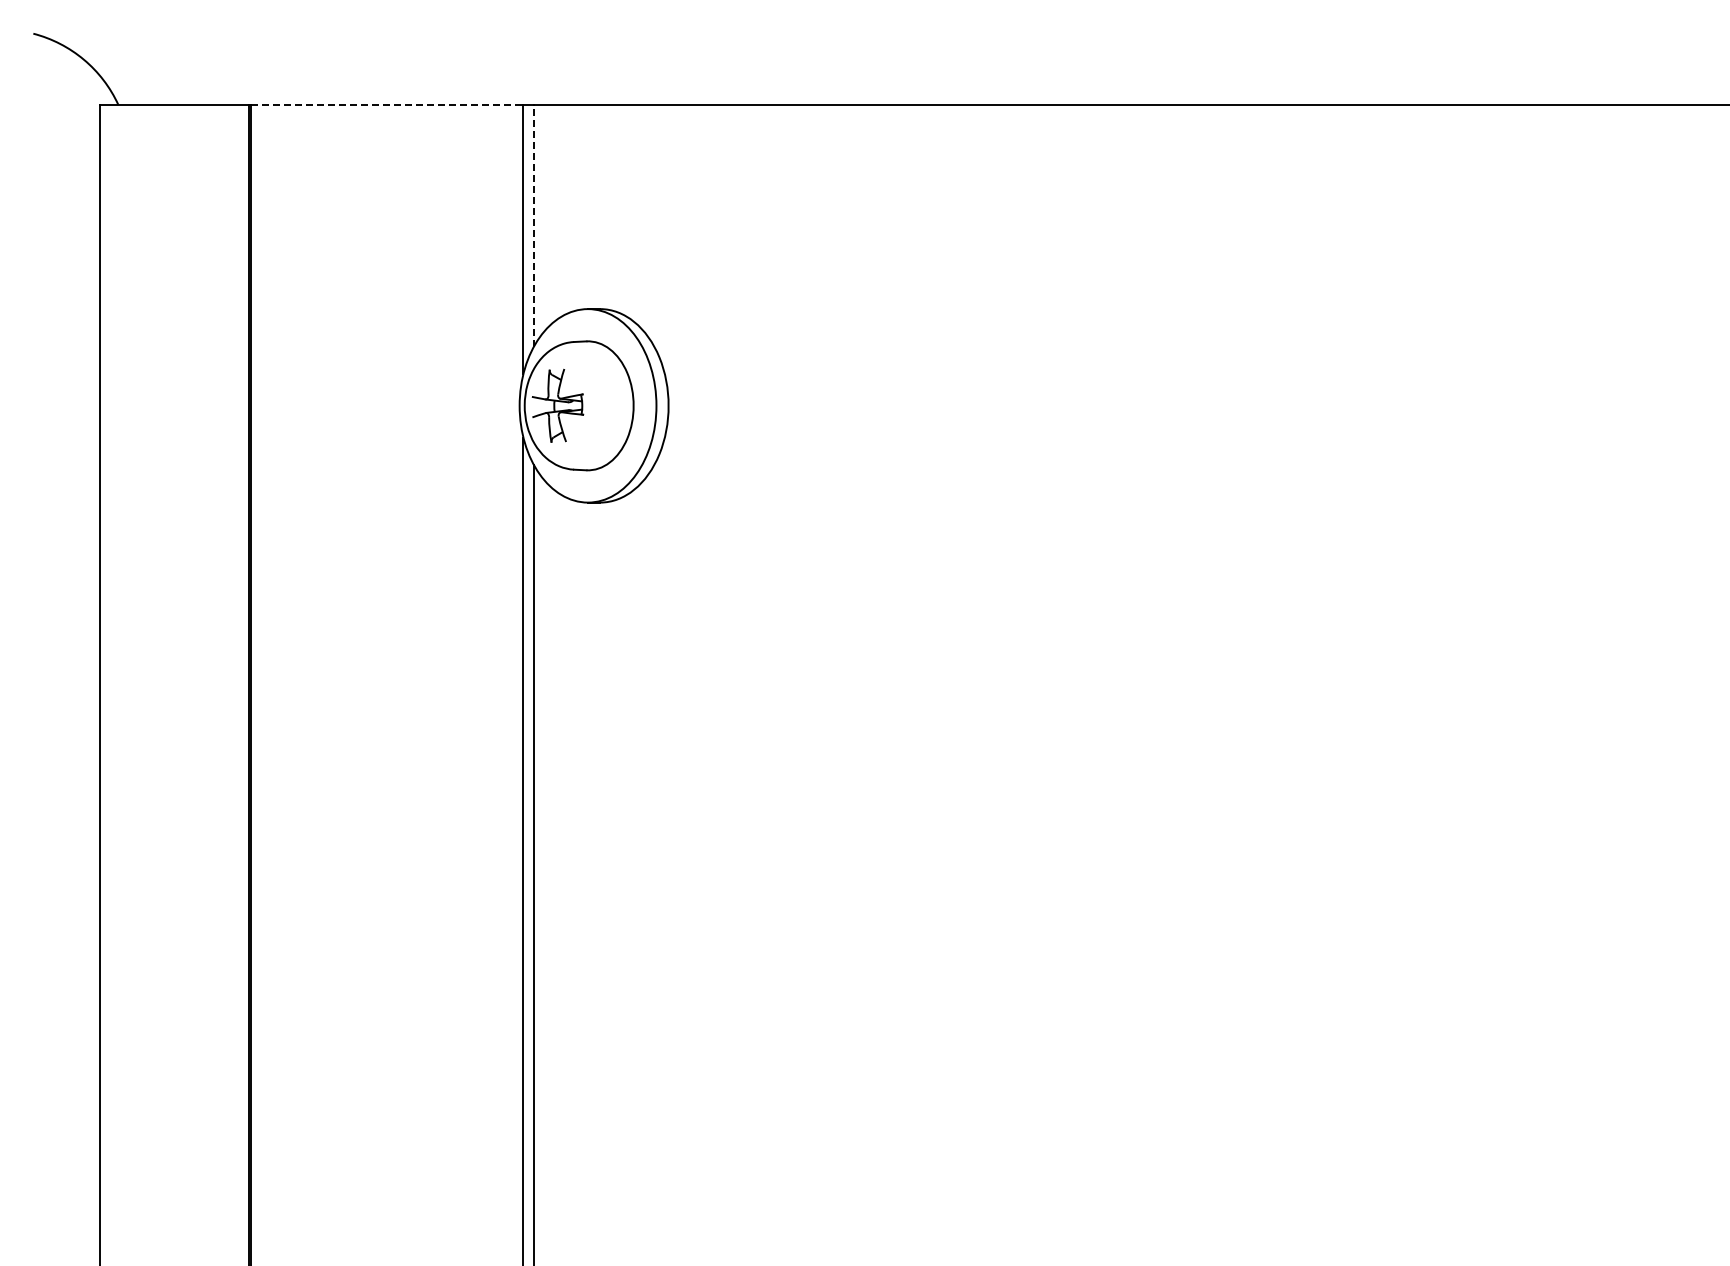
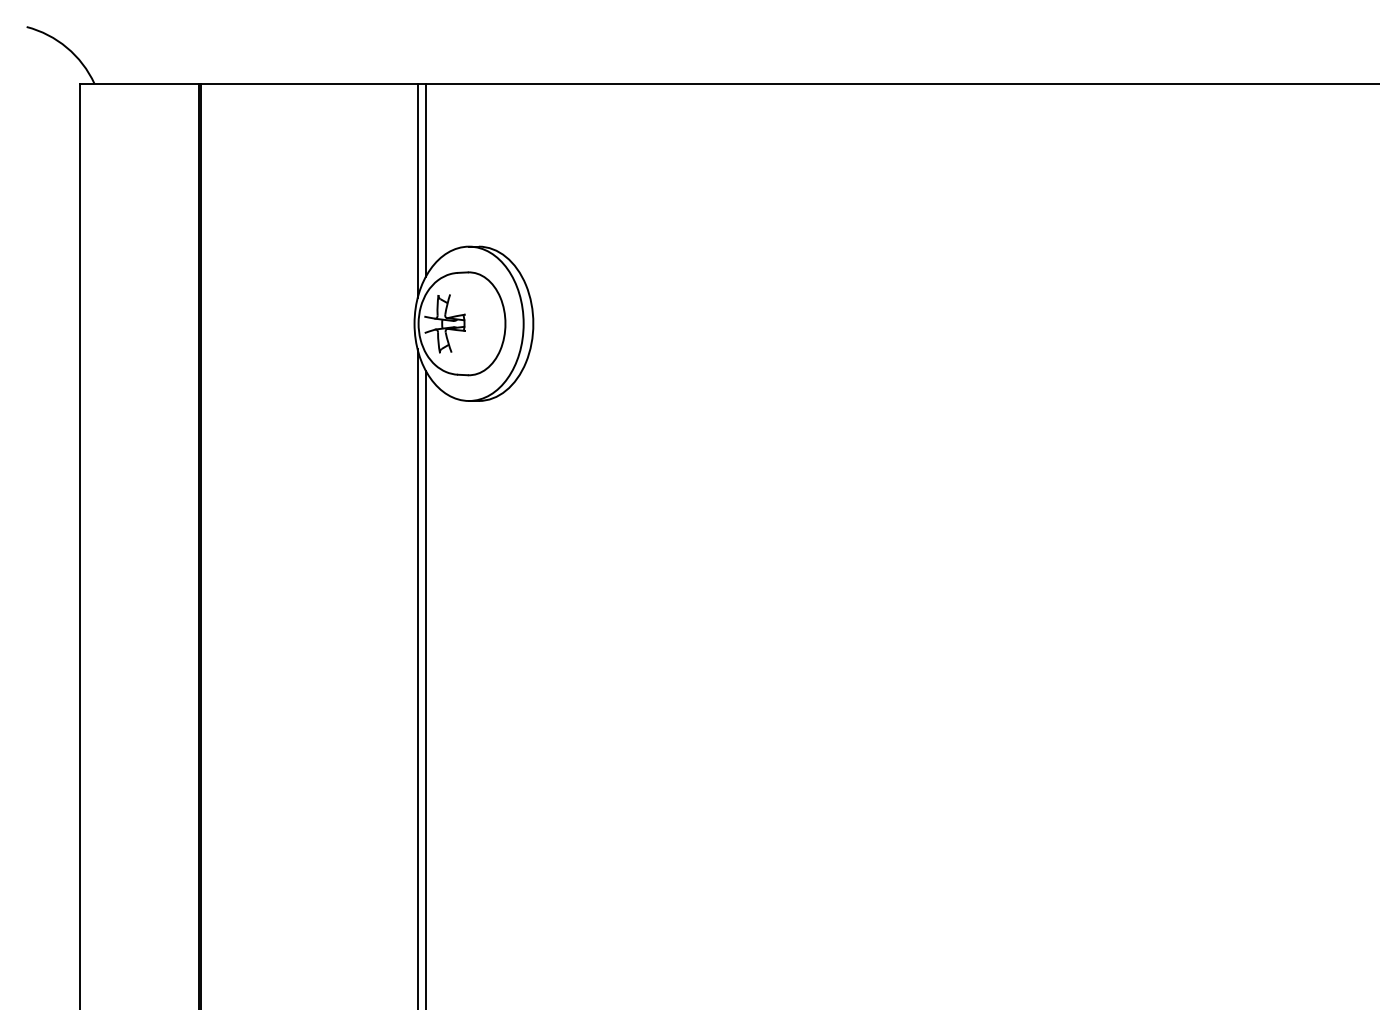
line: (387, 104) -> (309, 83), dashed -> solid
line: (533, 225) -> (425, 179), dashed -> solid

